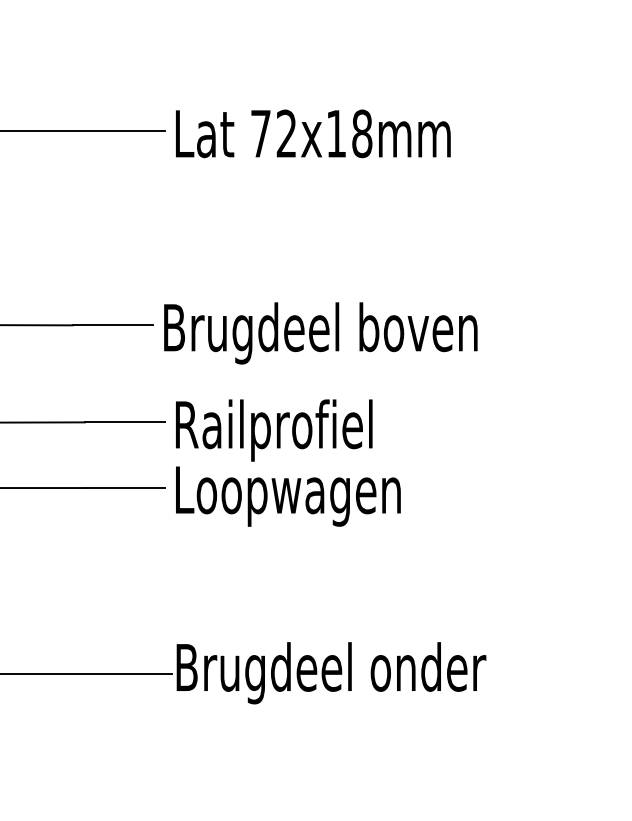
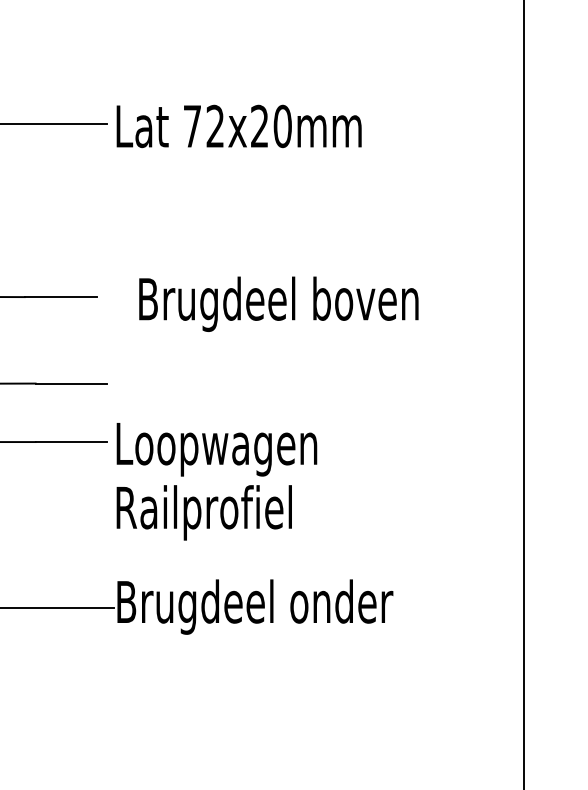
text: (349, 132) -> (271, 125), 72x18mm -> 72x20mm
text: (320, 332) -> (278, 303), moved
text: (273, 430) -> (203, 512), moved

